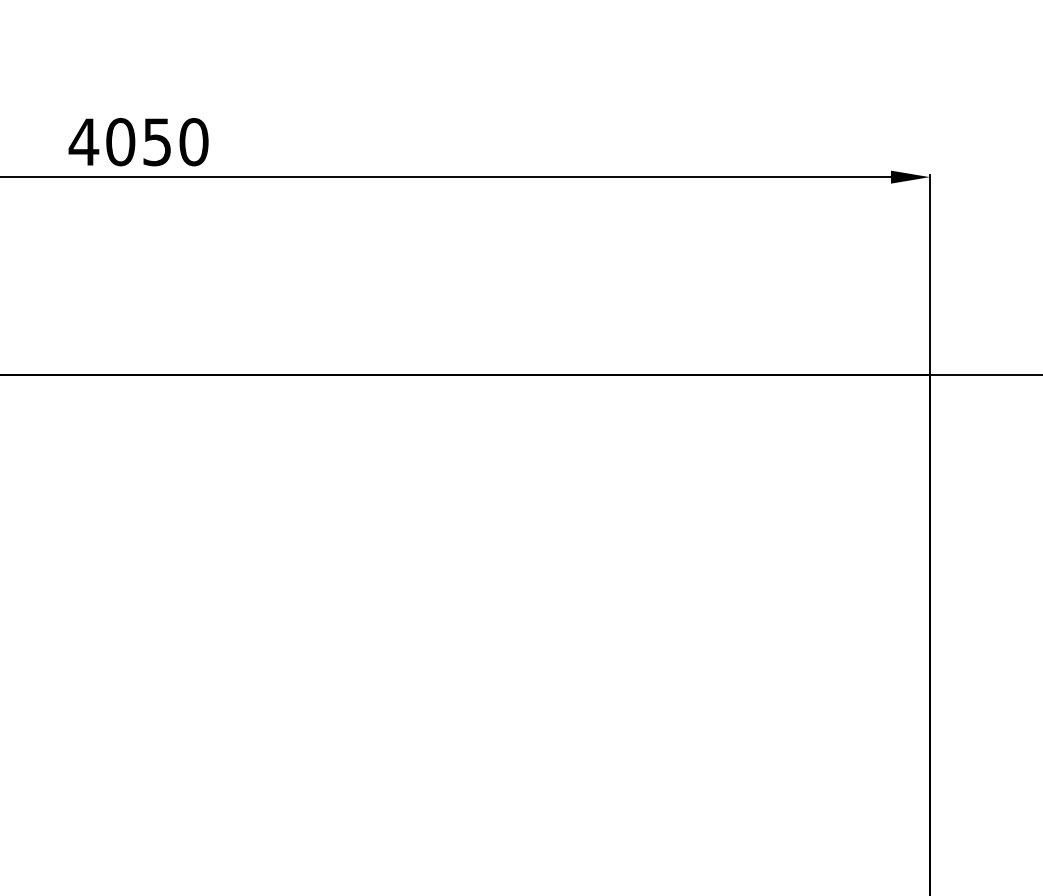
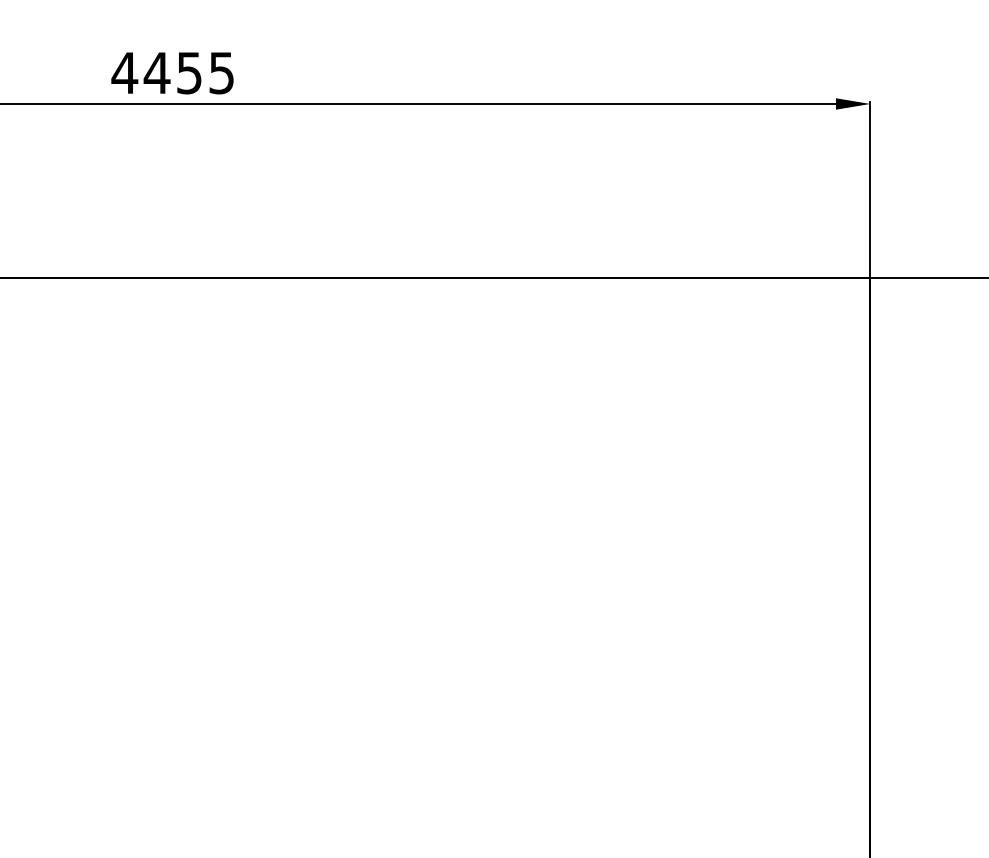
text: (156, 141) -> (188, 72), 4050 -> 4455

